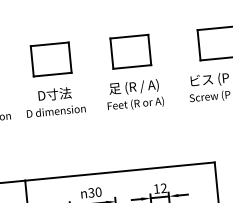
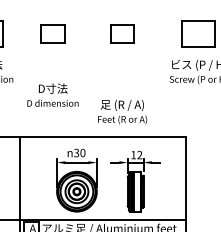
part: (130, 51) -> (122, 33), size x0.7
part: (50, 58) -> (52, 33), size x0.7
text: (135, 95) -> (122, 112), moved
text: (54, 101) -> (52, 94), moved

